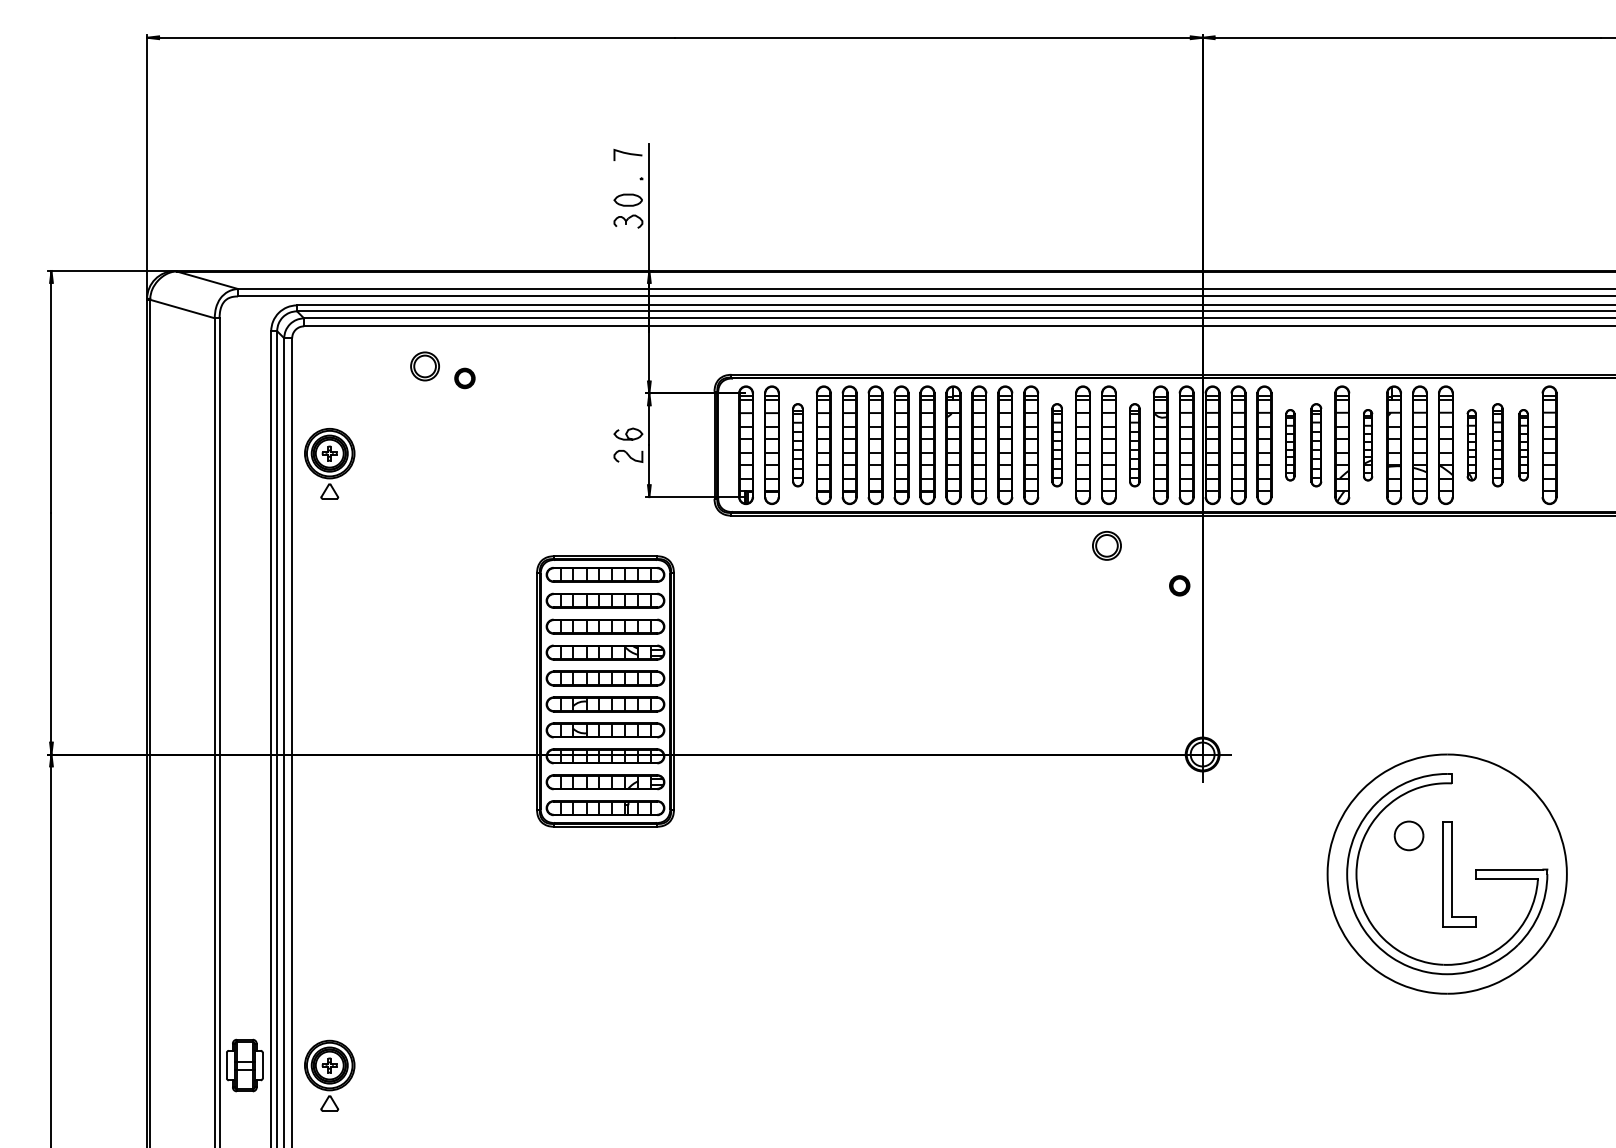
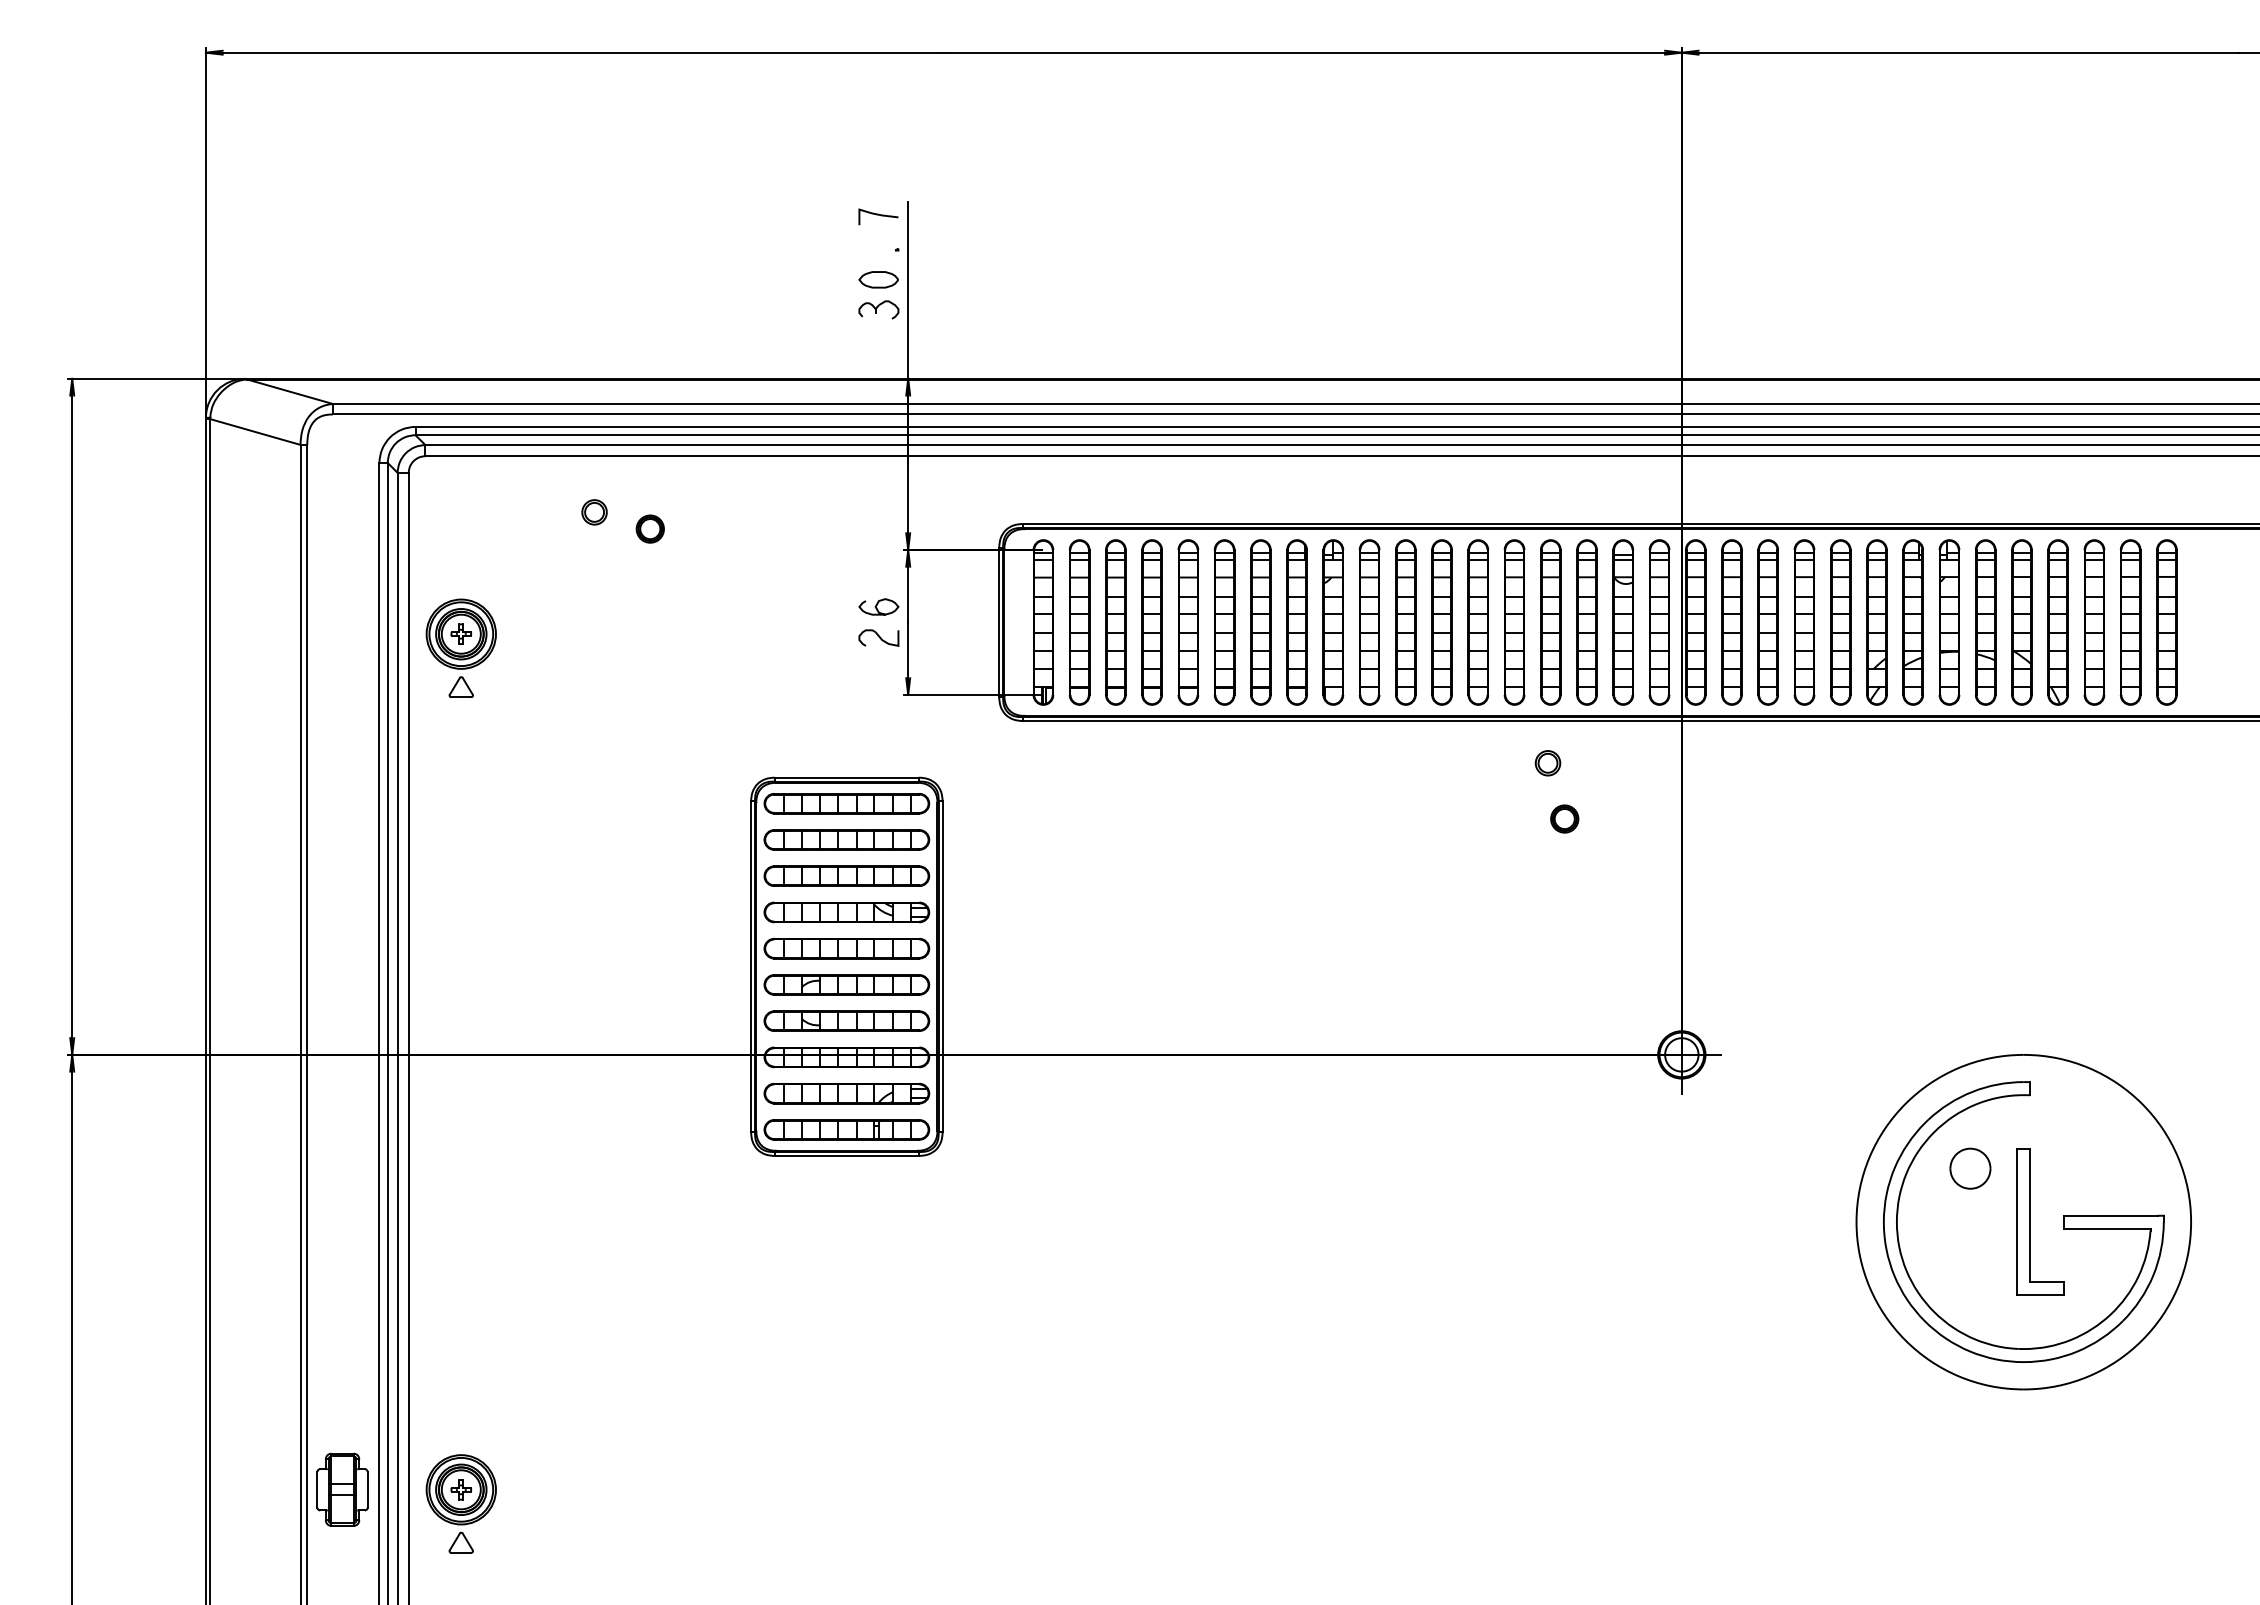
part: (425, 366) -> (594, 512), size x0.62
part: (797, 445) -> (1115, 622), size x1.43
part: (1057, 445) -> (1478, 622), size x1.43
part: (1134, 445) -> (1586, 622), size x1.43
part: (1290, 445) -> (1804, 622), size x1.67
part: (1316, 445) -> (1840, 622), size x1.43
part: (1367, 445) -> (1912, 622), size x1.67
part: (1471, 445) -> (2057, 622), size x1.67
part: (1497, 445) -> (2094, 622), size x1.43
part: (1523, 445) -> (2130, 622), size x1.67
part: (1106, 546) -> (1547, 763), size x0.62
part: (1179, 585) -> (1564, 818), moved

